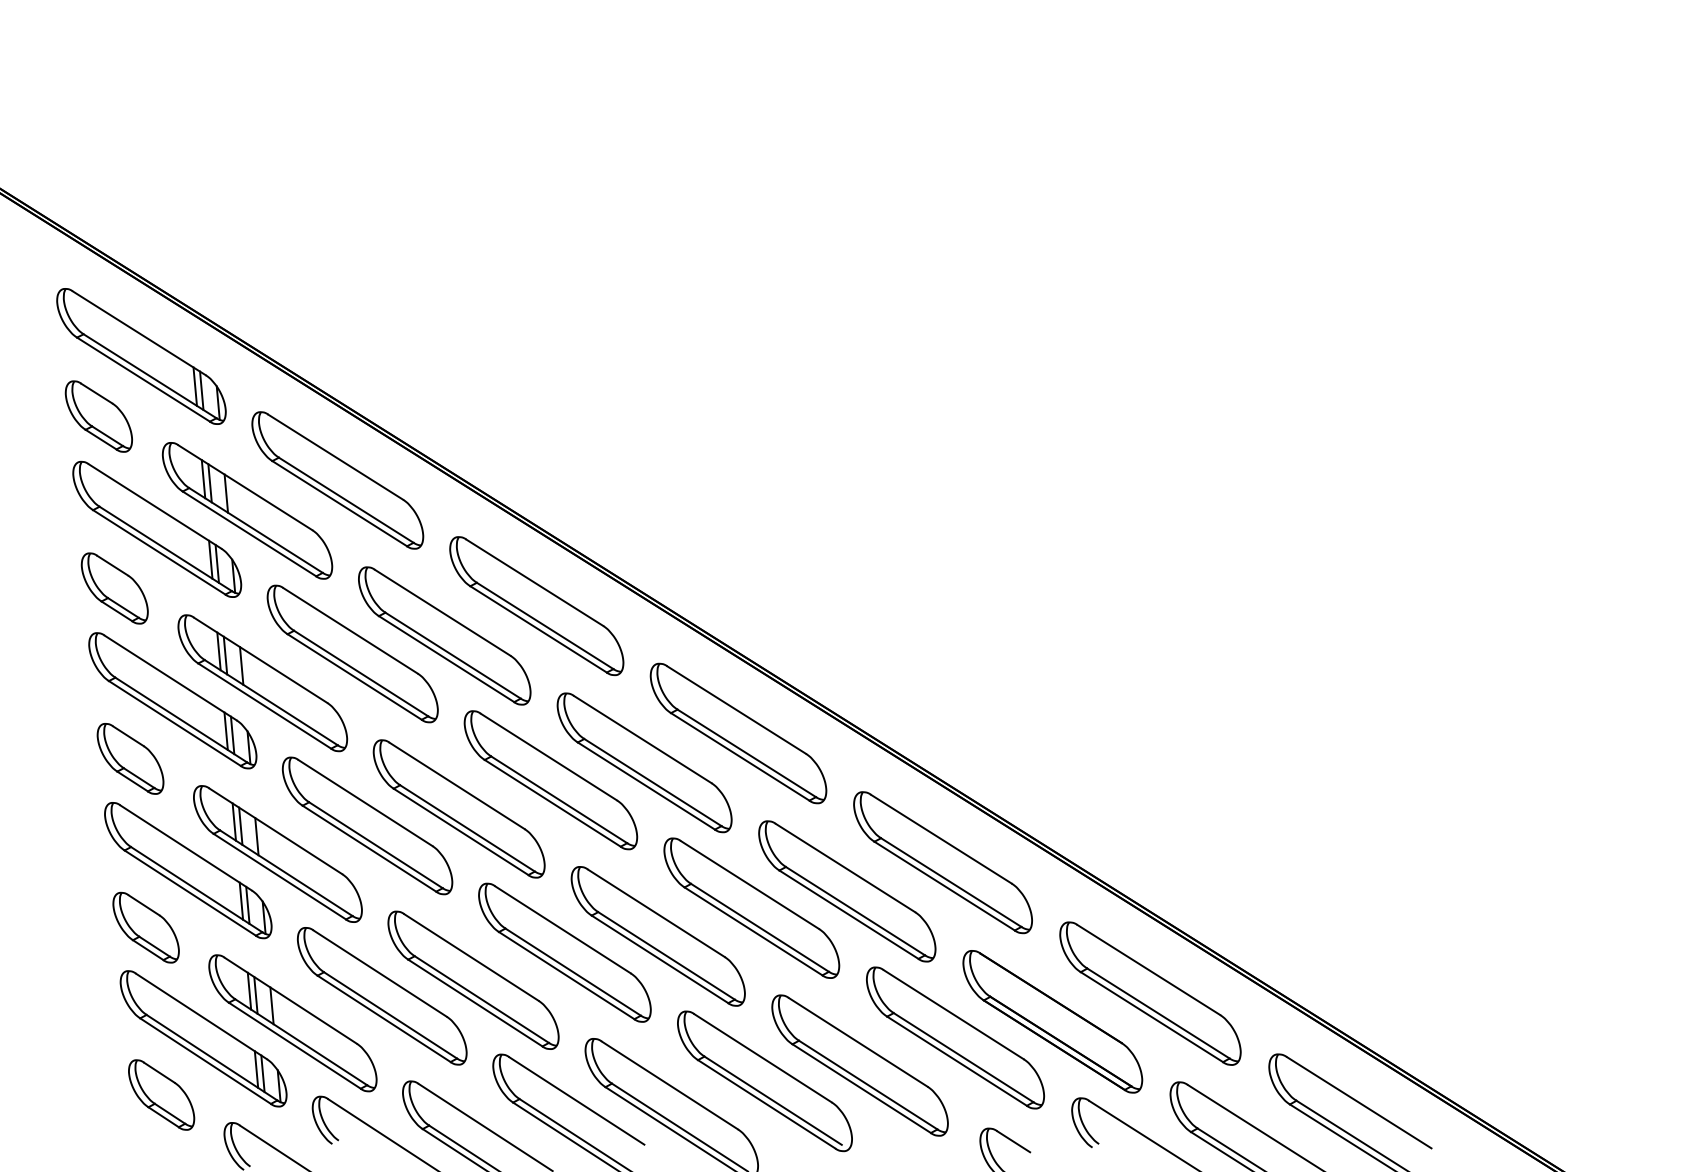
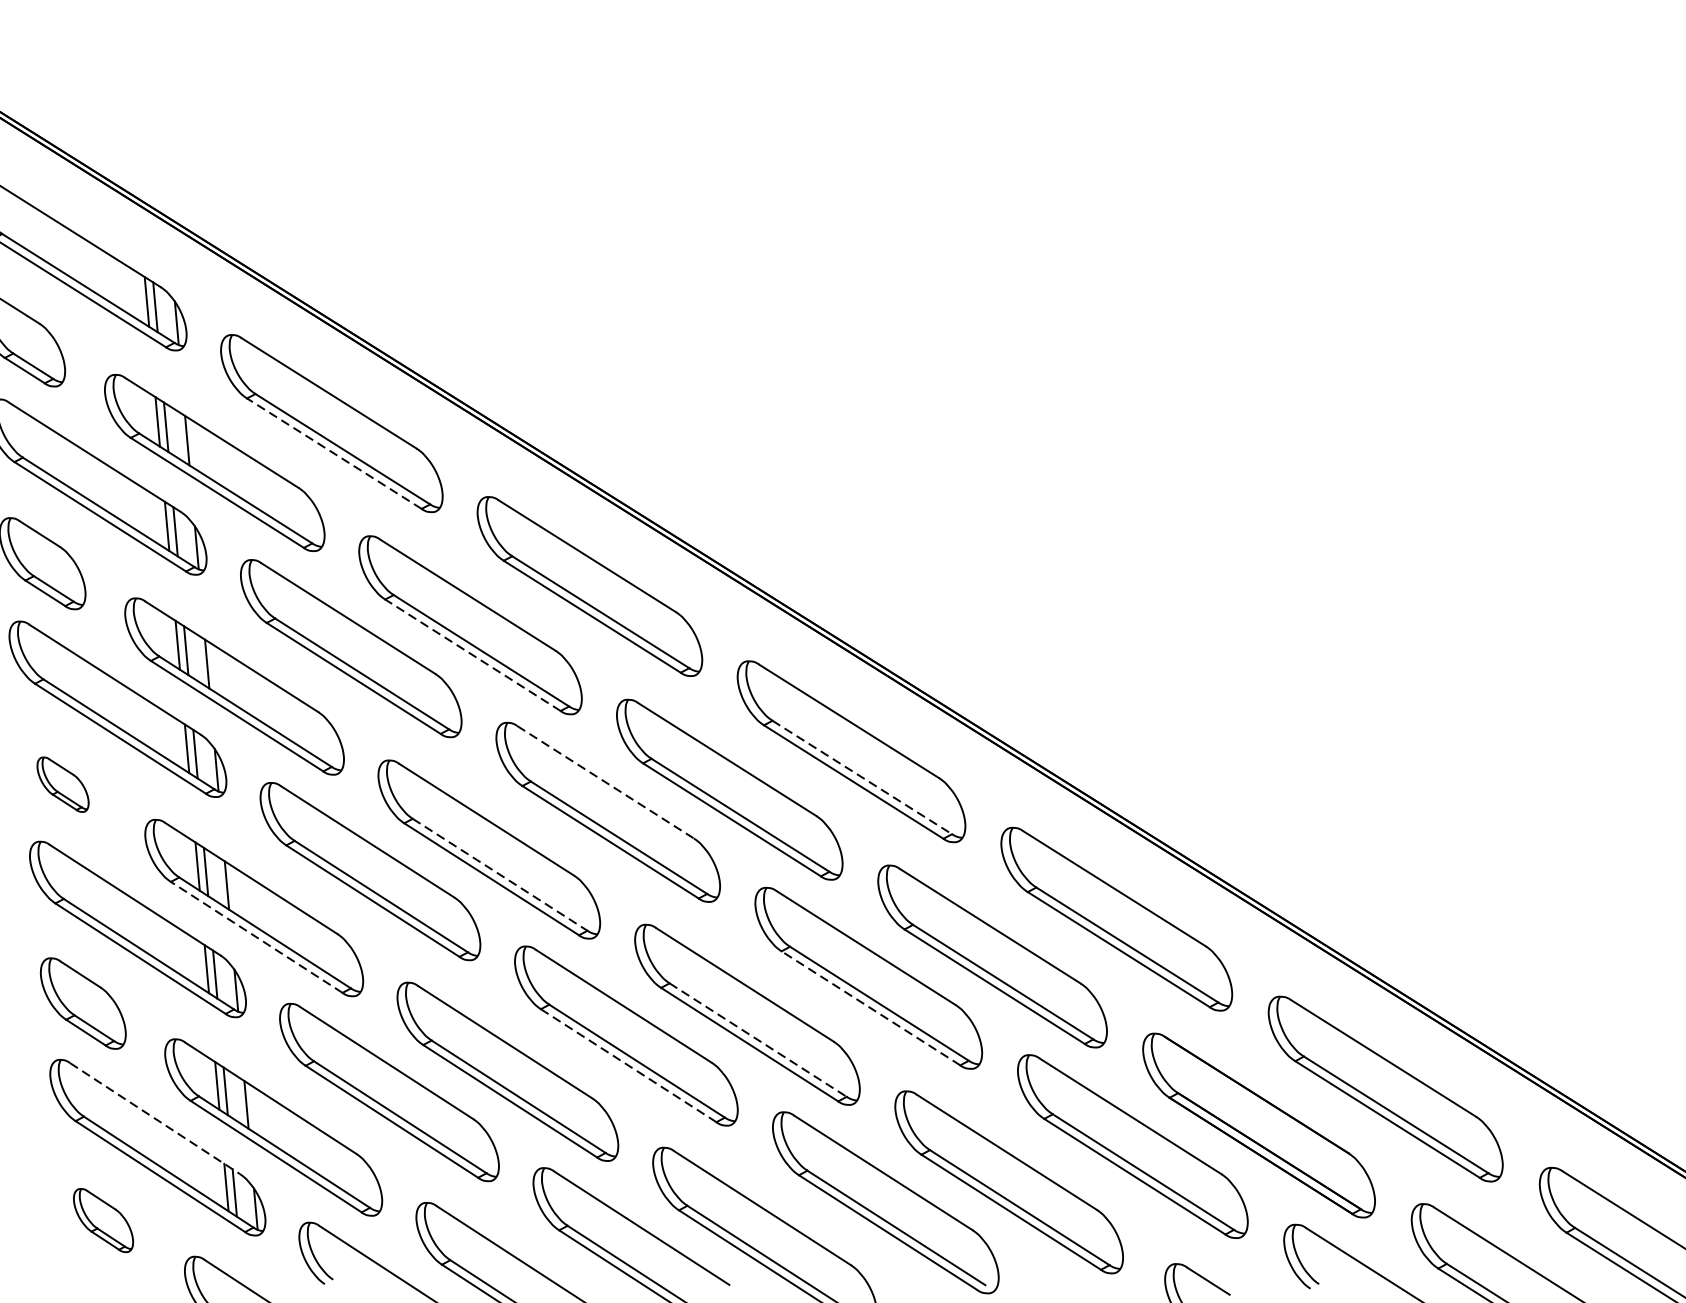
line: (339, 503) -> (334, 453), solid -> dashed
line: (446, 658) -> (472, 654), solid -> dashed
line: (746, 753) -> (861, 777), solid -> dashed
line: (548, 757) -> (605, 782), solid -> dashed
part: (130, 758) -> (63, 784), size x0.6
line: (468, 828) -> (501, 874), solid -> dashed
line: (279, 876) -> (256, 937), solid -> dashed
line: (753, 931) -> (870, 1008), solid -> dashed
line: (666, 956) -> (758, 1040), solid -> dashed
line: (566, 975) -> (628, 1065), solid -> dashed
line: (201, 1016) -> (155, 1118), solid -> dashed
part: (161, 1094) -> (103, 1219), size x0.7

